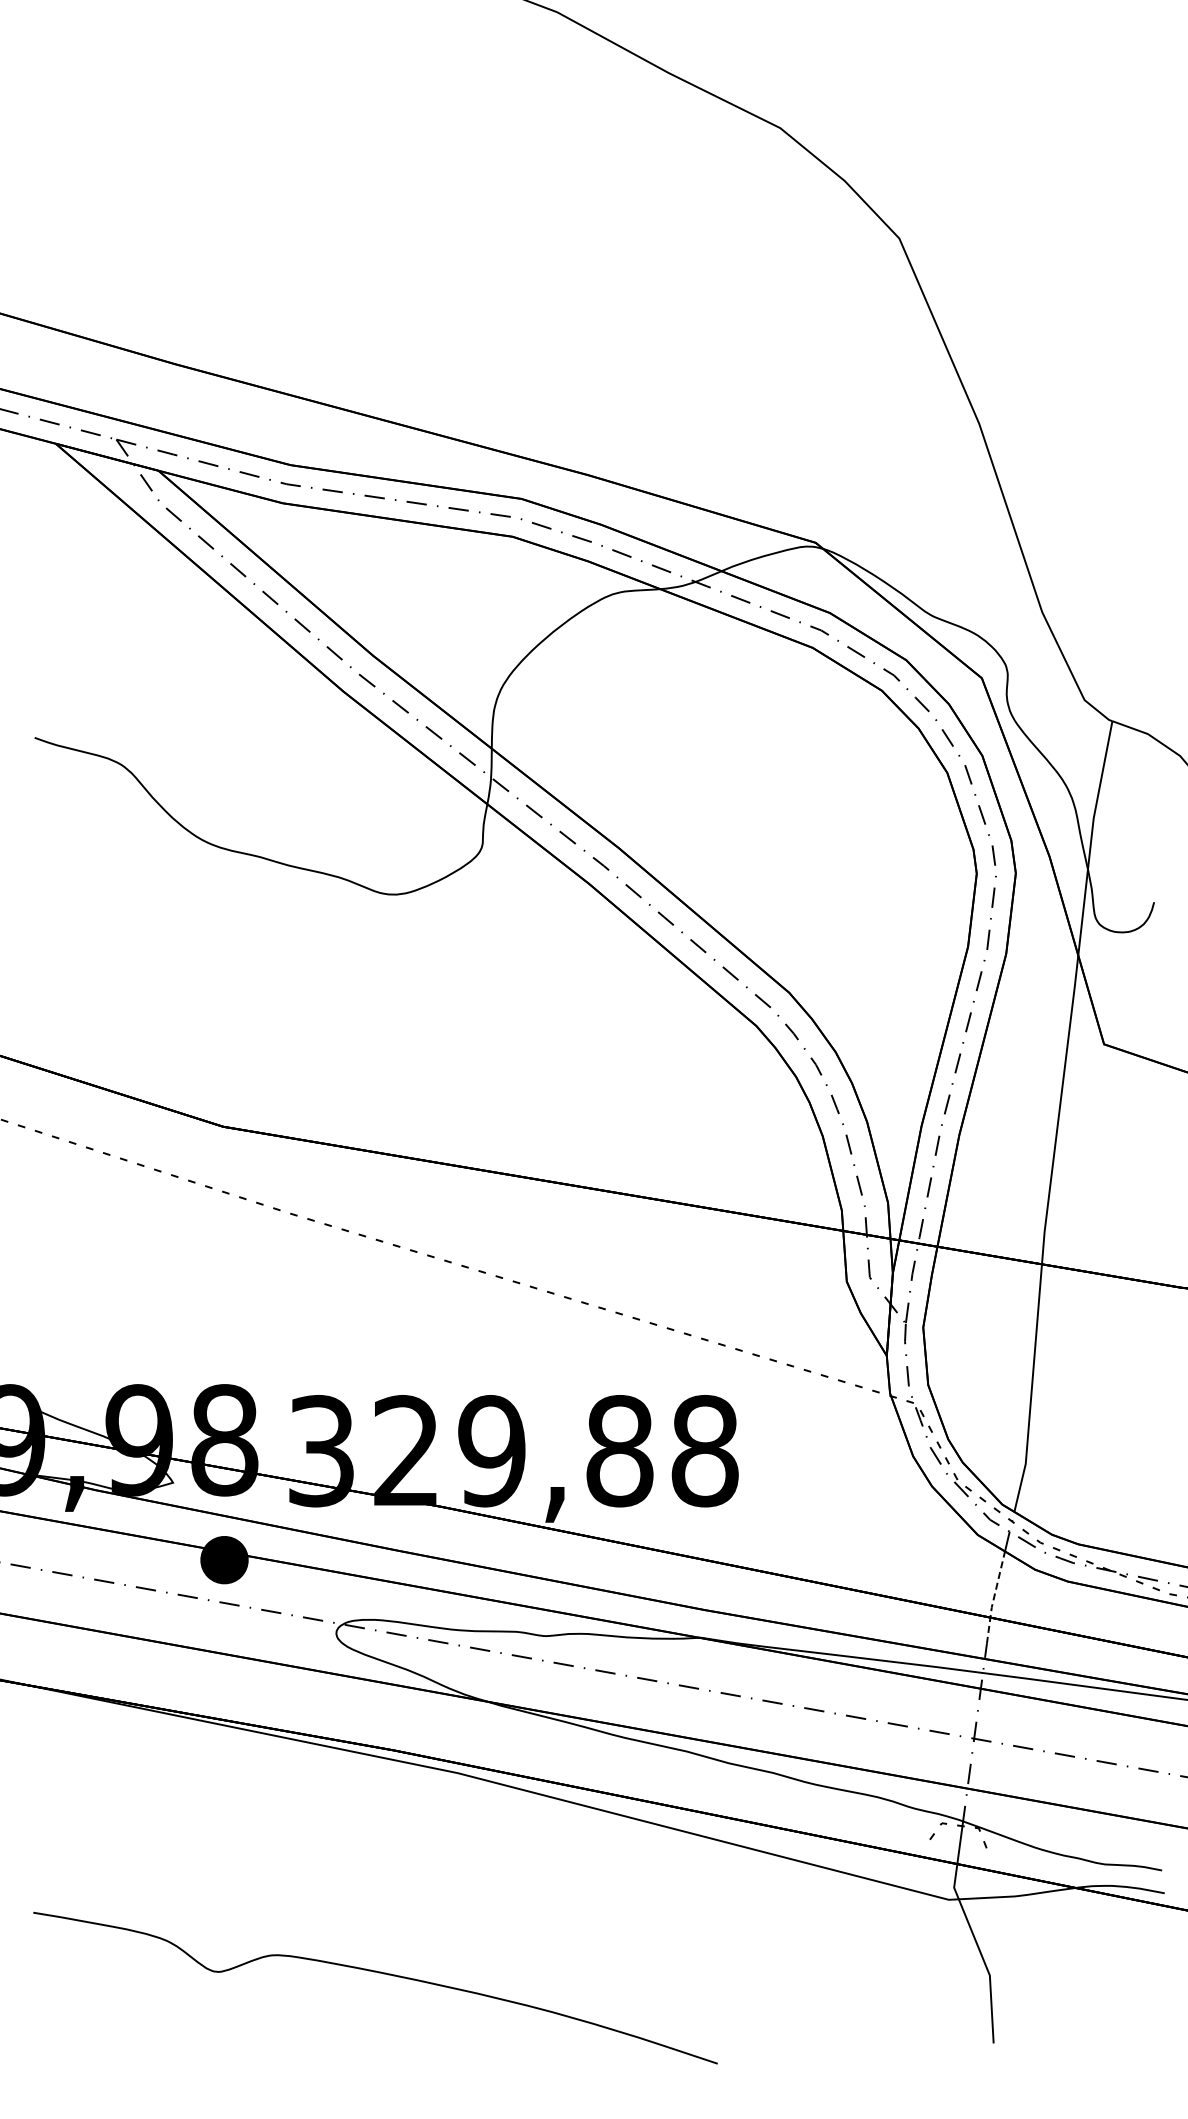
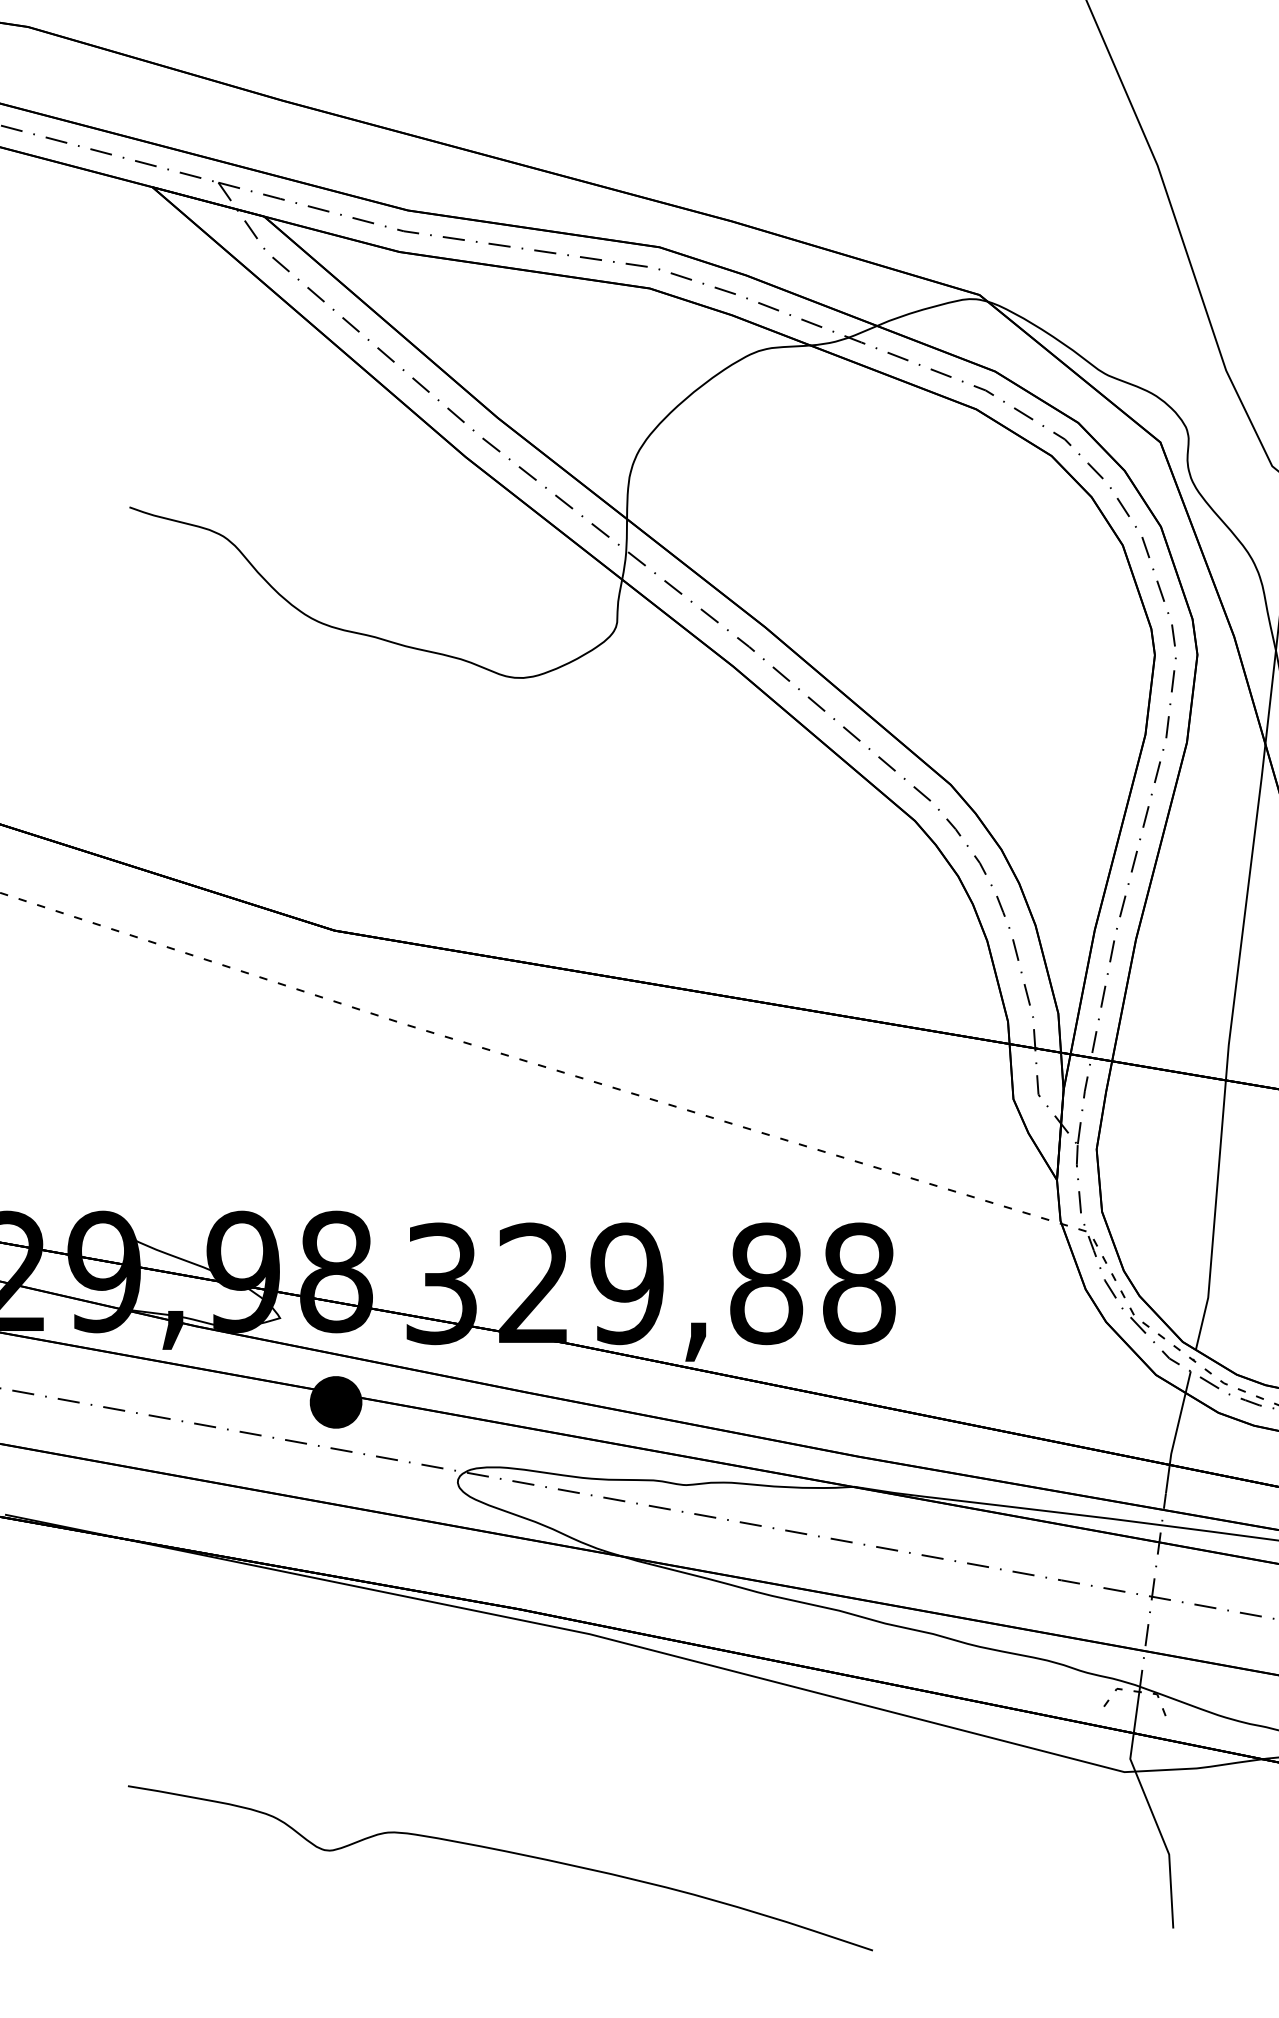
line: (994, 1597) -> (1174, 1443), dashed -> solid

